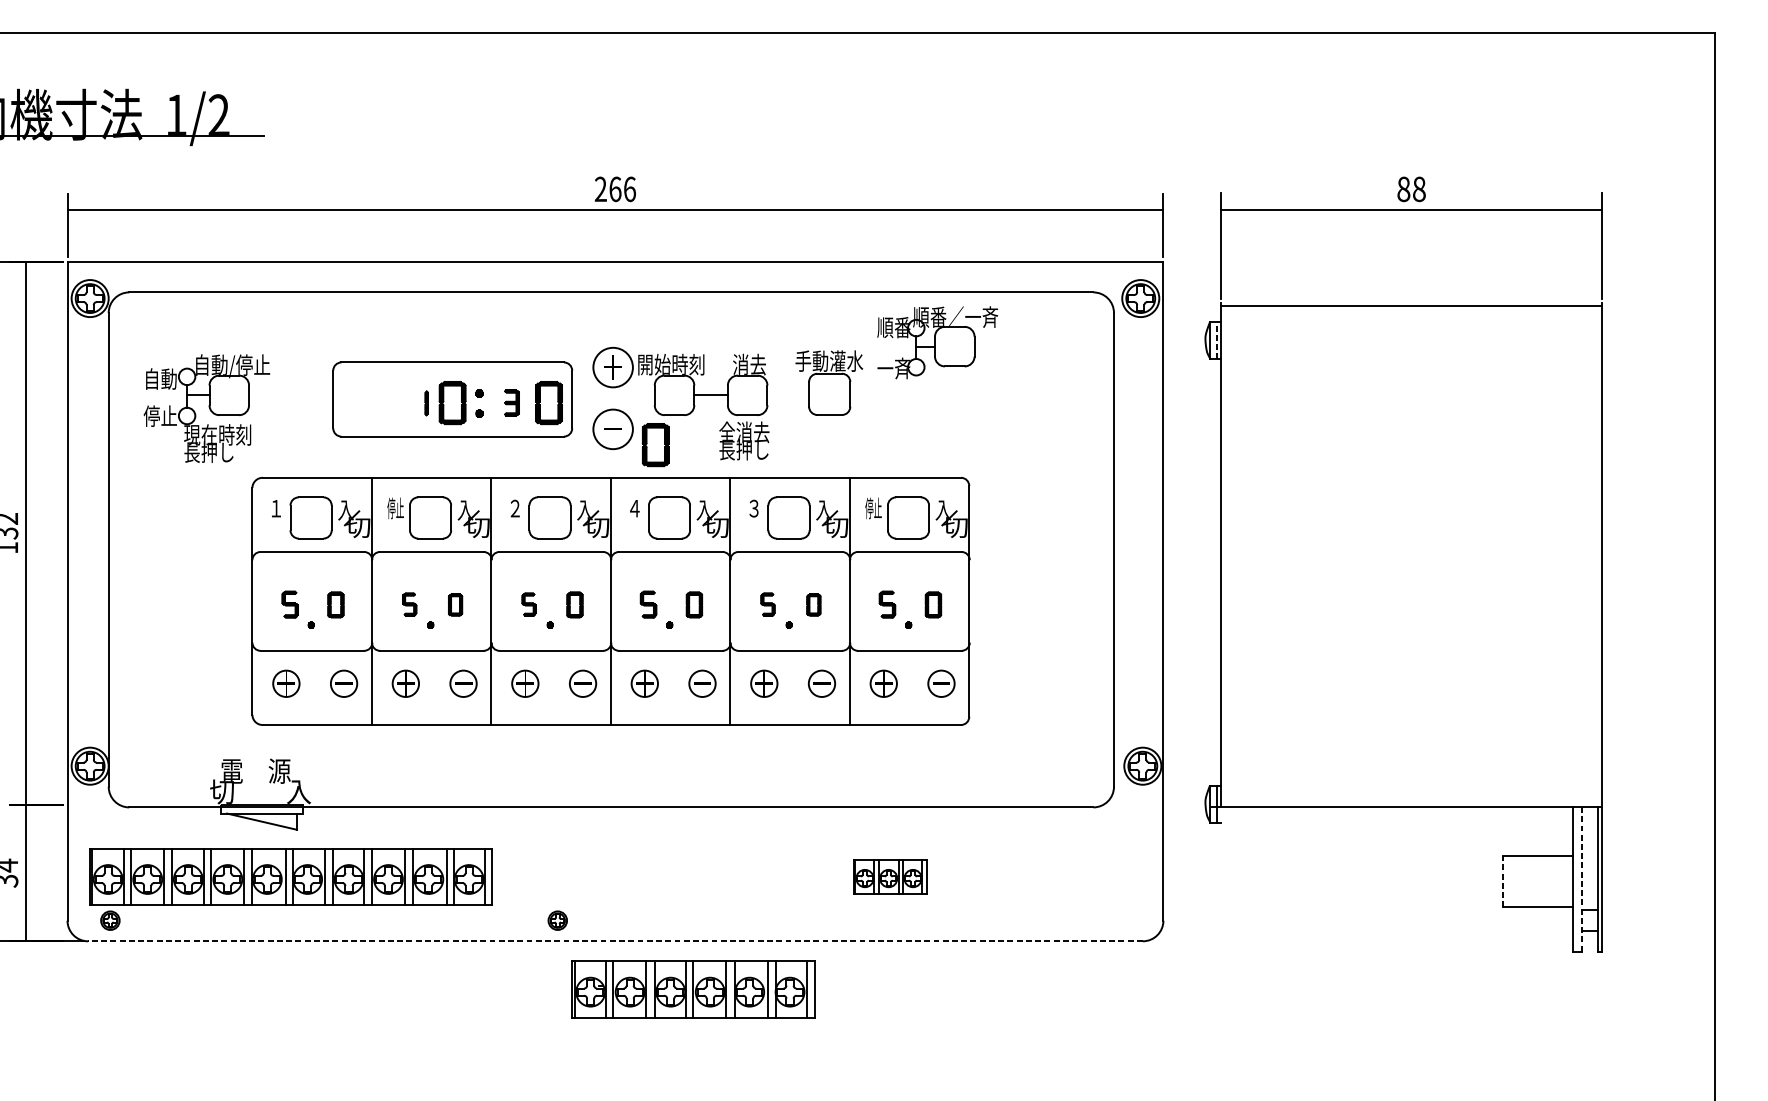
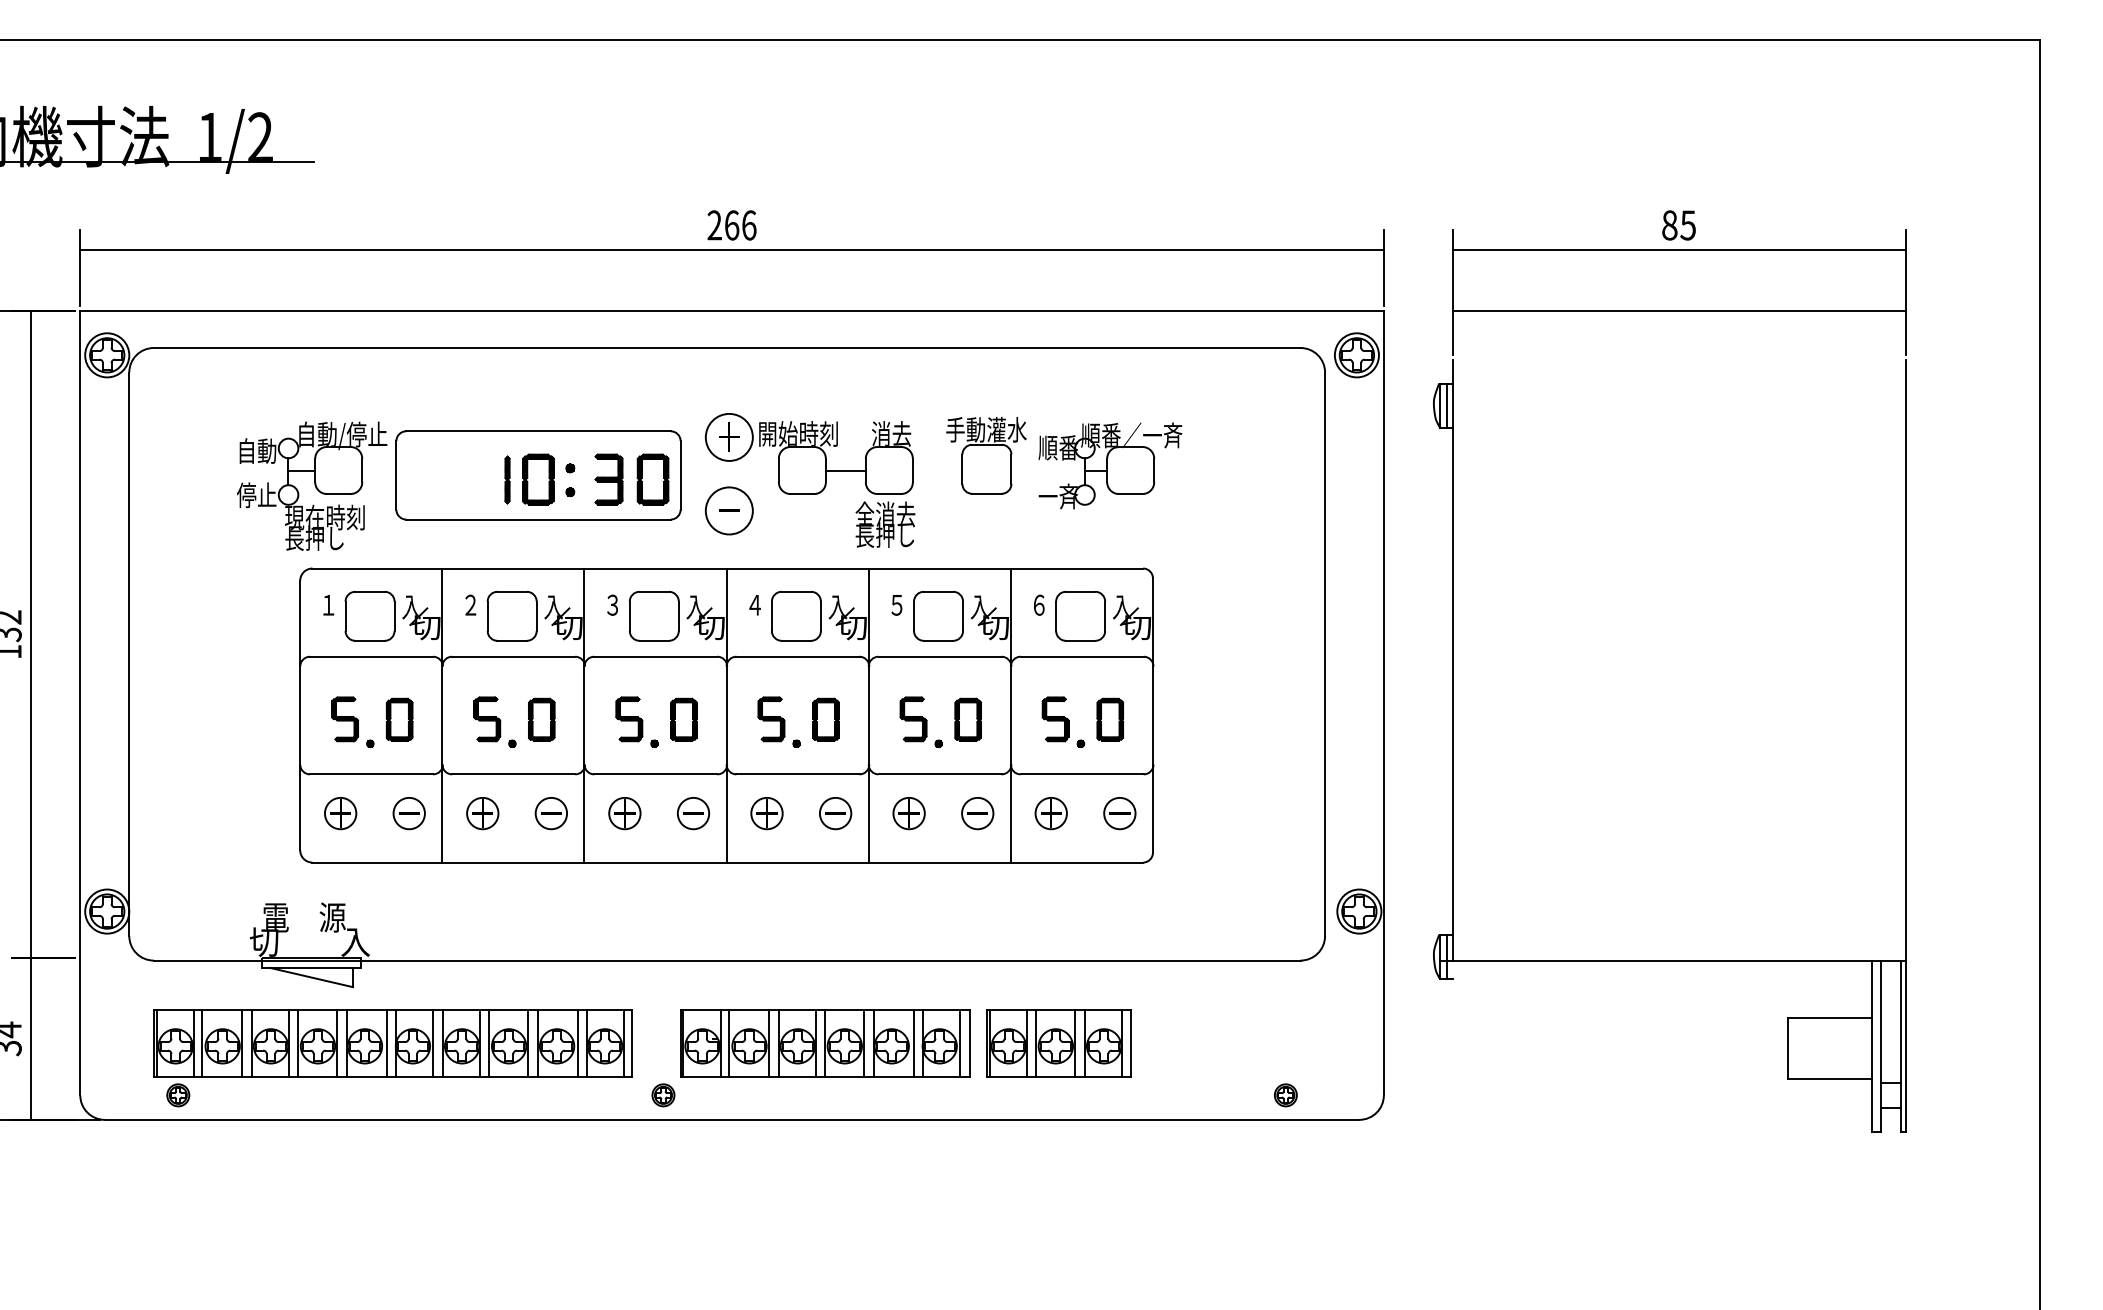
text: (1418, 189) -> (1687, 225), 88 -> 85
line: (1411, 306) -> (1678, 311), moved
line: (1216, 340) -> (1447, 405), dashed -> solid
part: (937, 342) -> (1110, 465), moved
part: (426, 402) -> (507, 479), size x1.67
part: (511, 402) -> (608, 479), size x1.67
part: (206, 408) -> (311, 485), moved
part: (655, 444) -> (779, 529), removed
text: (395, 508) -> (470, 604), 停止 -> ２
text: (514, 508) -> (612, 605), ２ -> ３
text: (753, 508) -> (896, 604), ３ -> ５
text: (873, 508) -> (1038, 604), 停止 -> ６
part: (290, 604) -> (345, 719), size x1.43
part: (335, 604) -> (399, 719), size x1.43
part: (409, 604) -> (487, 719), size x1.67
part: (455, 604) -> (541, 719), size x1.67
part: (529, 604) -> (629, 719), size x1.67
part: (574, 604) -> (683, 719), size x1.43
part: (648, 604) -> (771, 719), size x1.43
part: (694, 604) -> (825, 719), size x1.43
part: (767, 604) -> (913, 719), size x1.67
part: (813, 604) -> (967, 719), size x1.67
part: (887, 604) -> (1055, 719), size x1.43
part: (933, 604) -> (1110, 719), size x1.43
part: (889, 877) -> (1058, 1043), size x1.67
line: (1581, 879) -> (1881, 1046), dashed -> solid
line: (1503, 881) -> (1788, 1048), dashed -> solid
part: (290, 889) -> (392, 1058), moved
part: (1080, 920) -> (1285, 1095), added
line: (614, 941) -> (731, 1119), dashed -> solid
part: (694, 989) -> (825, 1043), moved

